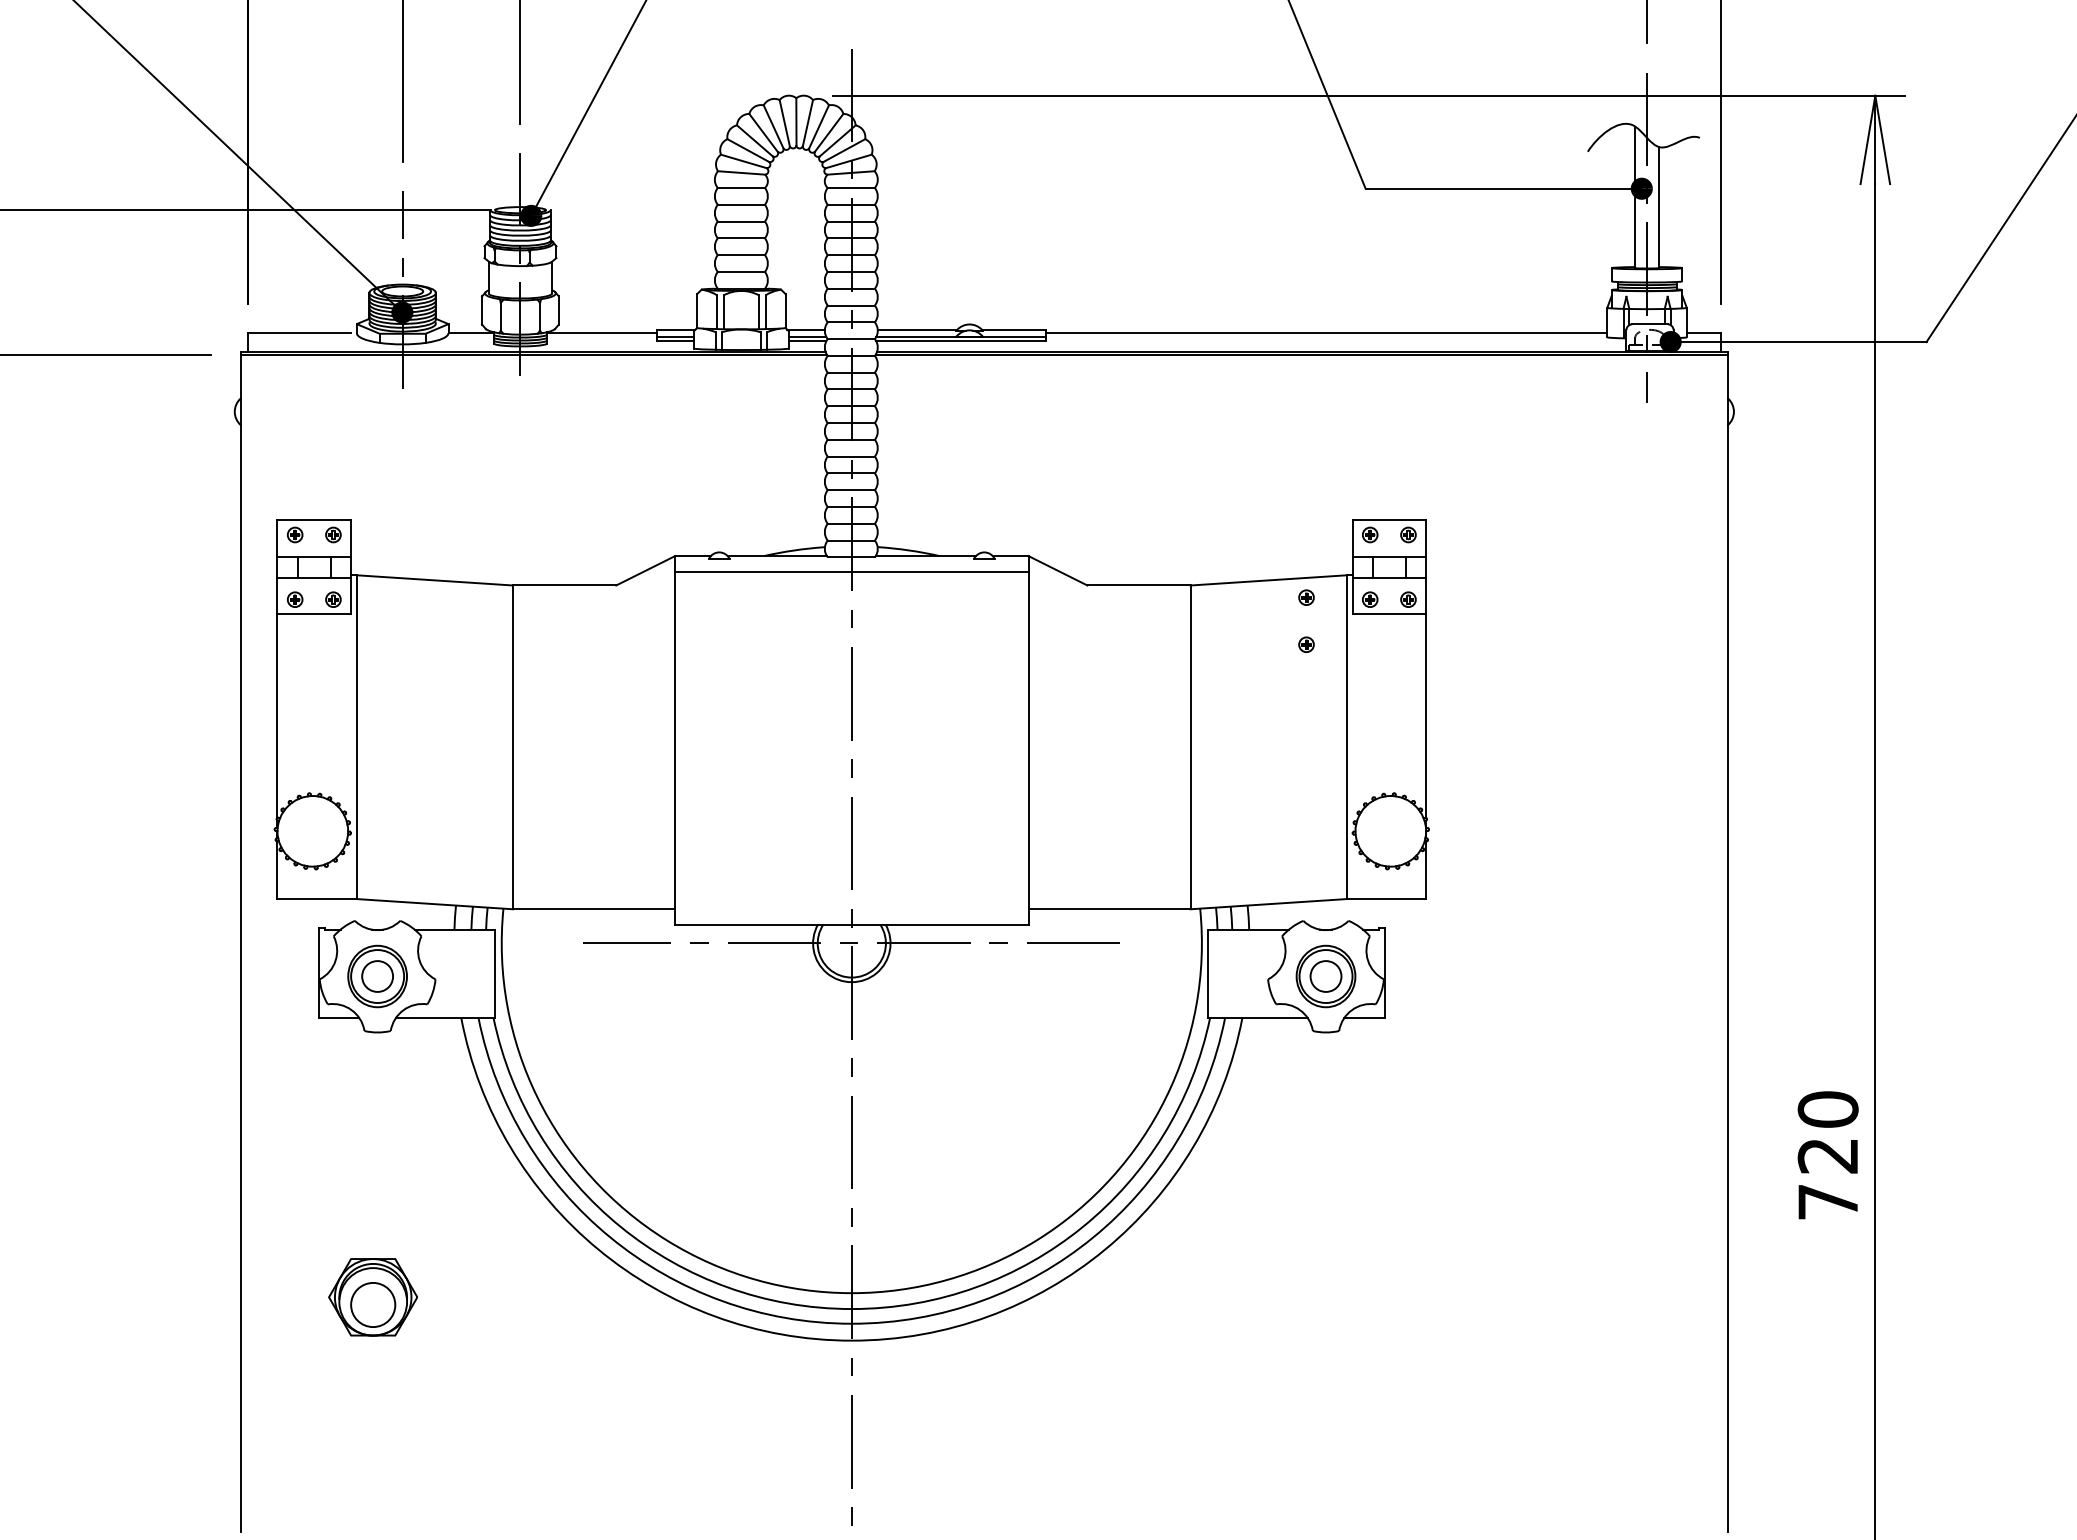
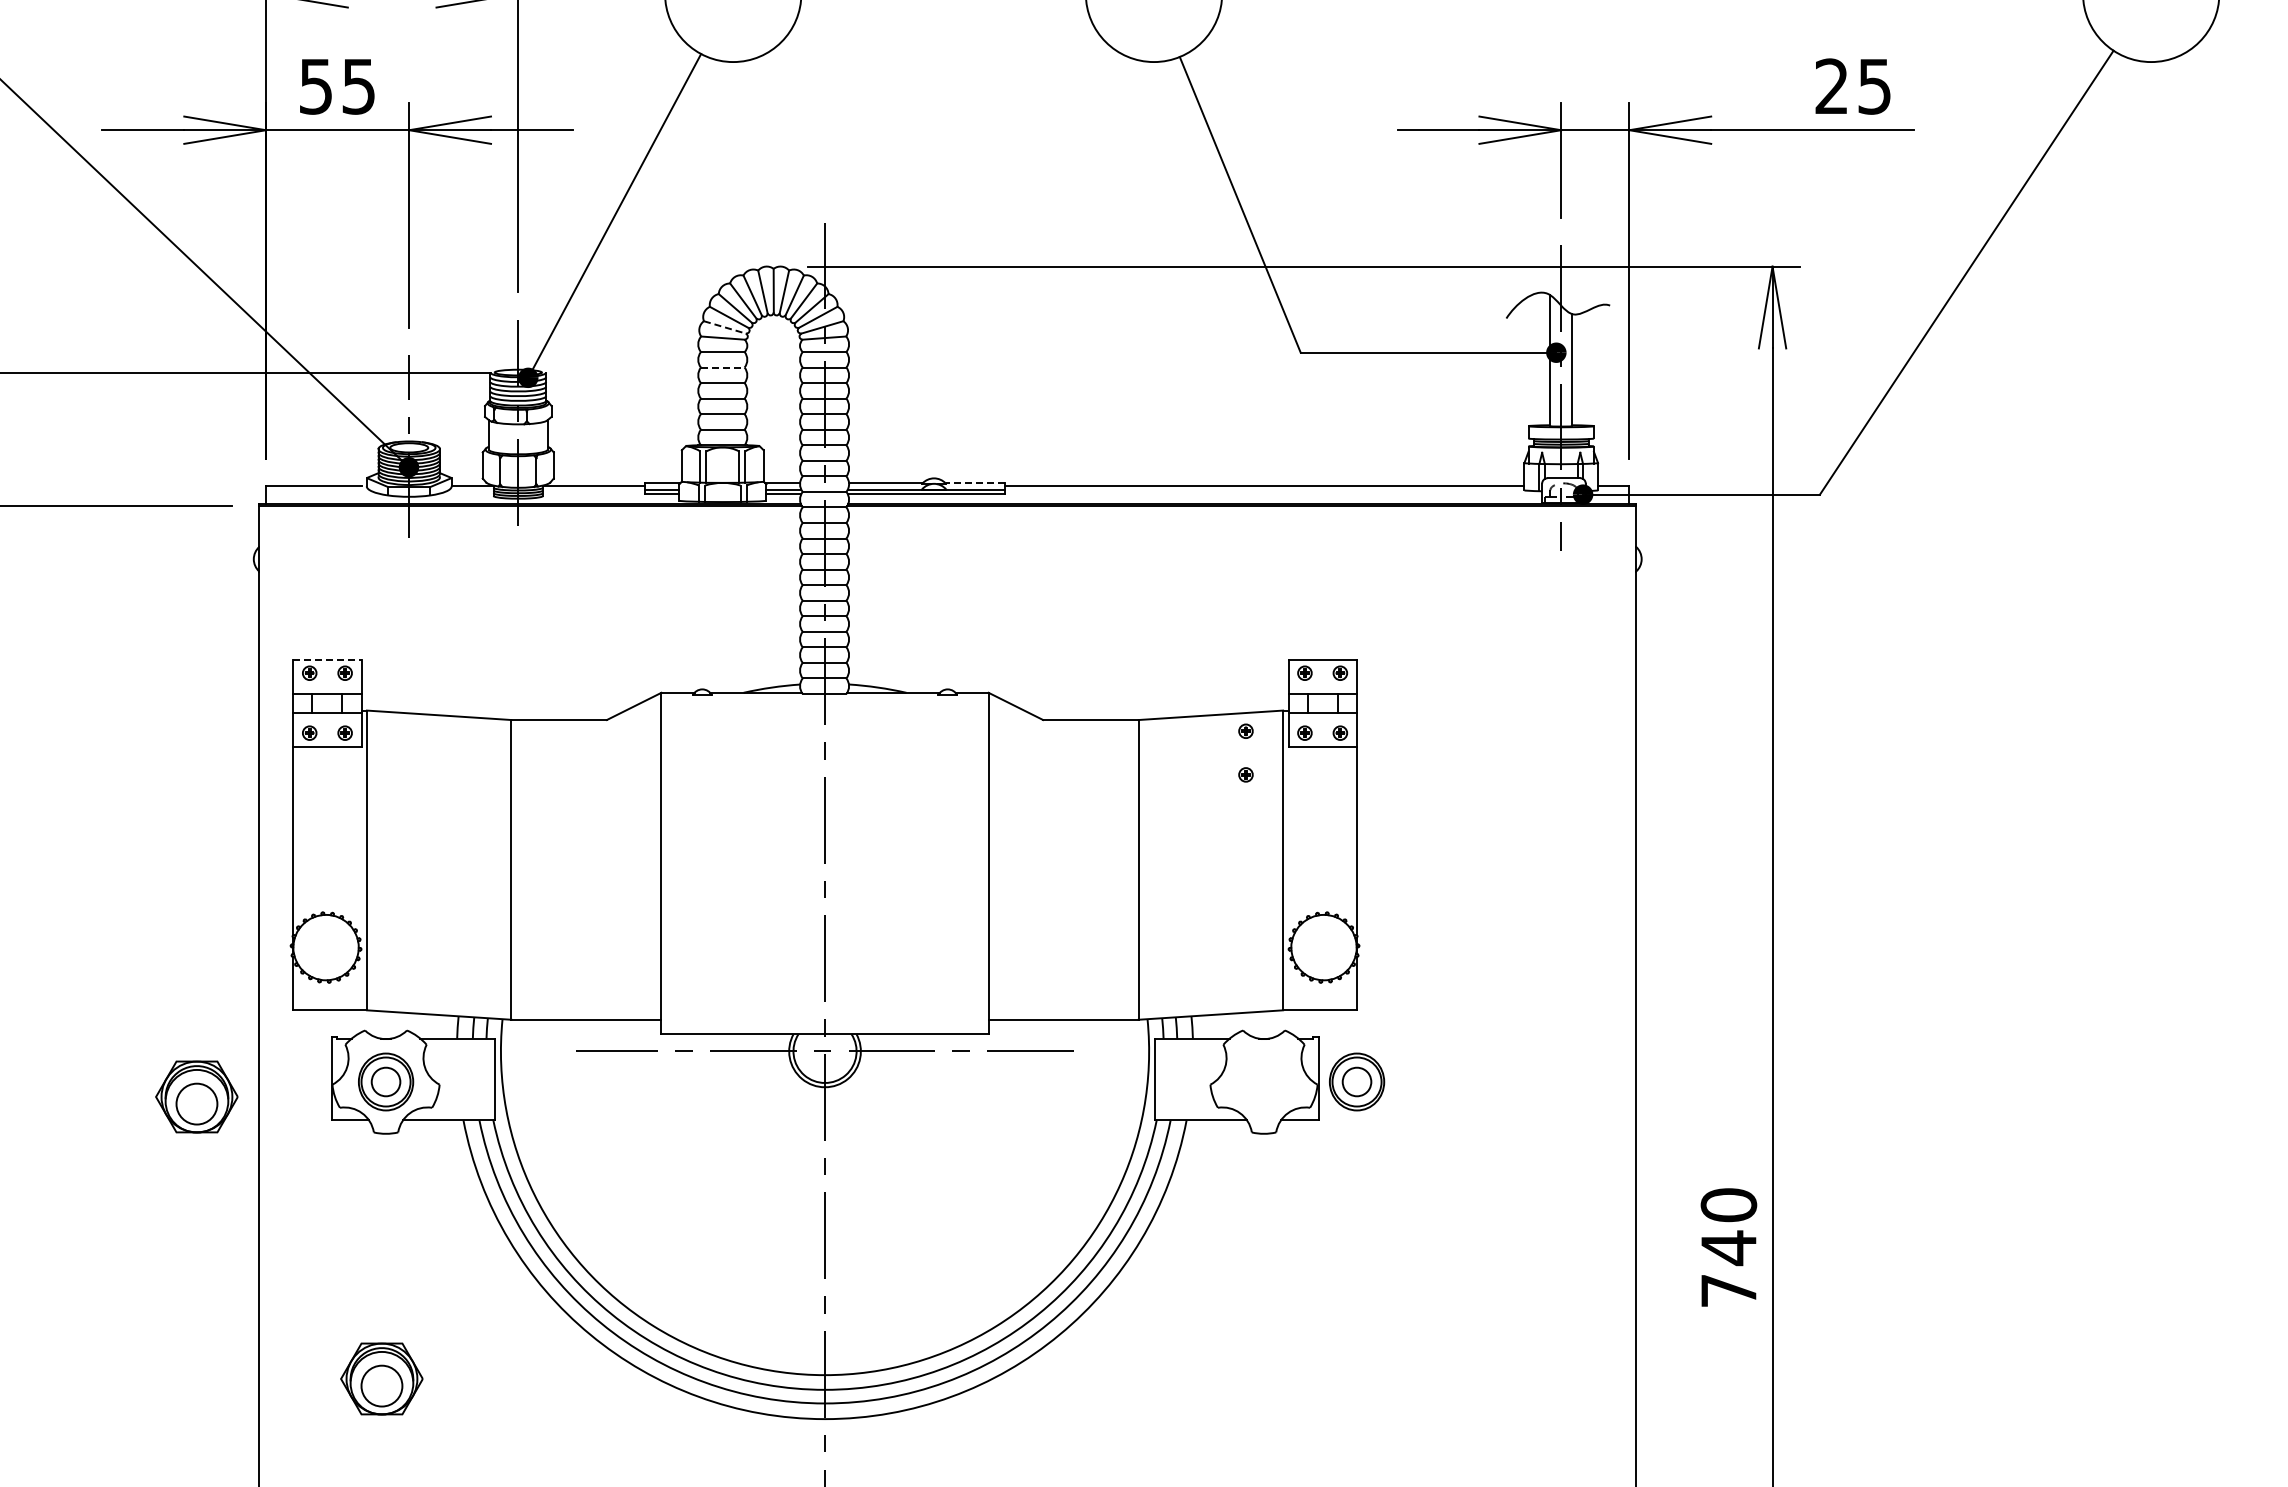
line: (743, 161) -> (724, 327), solid -> dashed
line: (741, 204) -> (722, 367), solid -> dashed
line: (1014, 330) -> (975, 483), solid -> dashed
line: (314, 520) -> (327, 659), solid -> dashed
line: (851, 571) -> (824, 707), removed
part: (1326, 975) -> (1357, 1081), moved
part: (172, 992) -> (196, 1096), added
text: (1827, 1156) -> (1728, 1248), 720 -> 740

